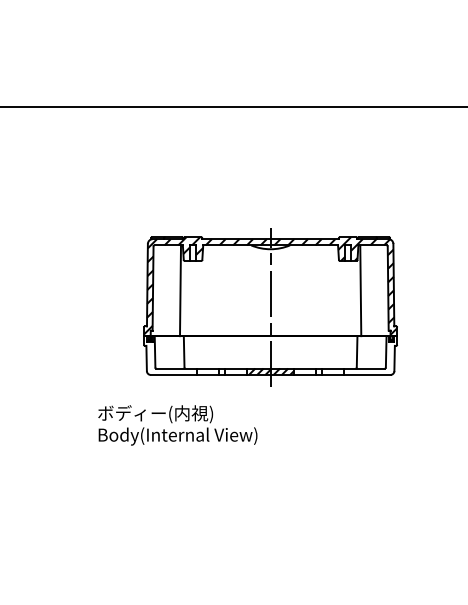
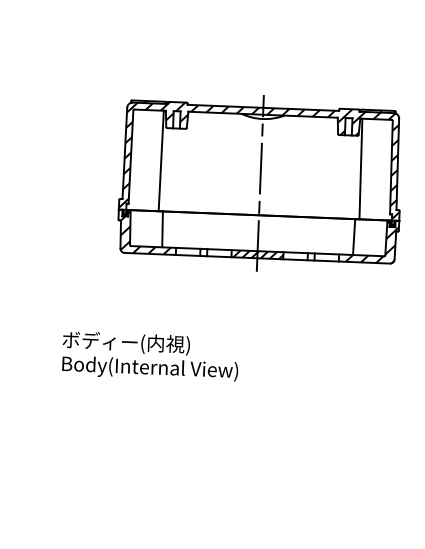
hatch: (169, 355) -> (146, 232), added
hatch: (373, 355) -> (372, 241), added
text: (177, 425) -> (150, 356), moved

